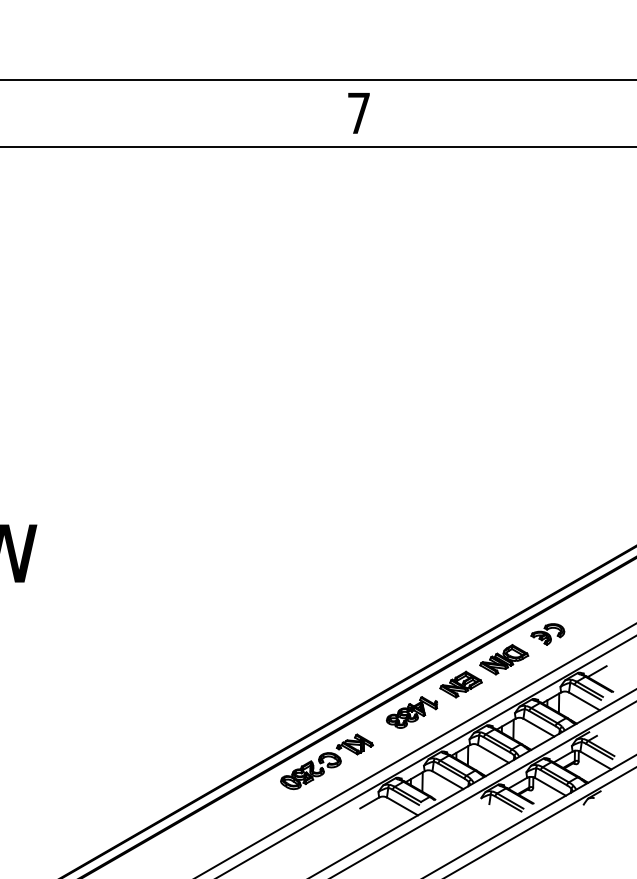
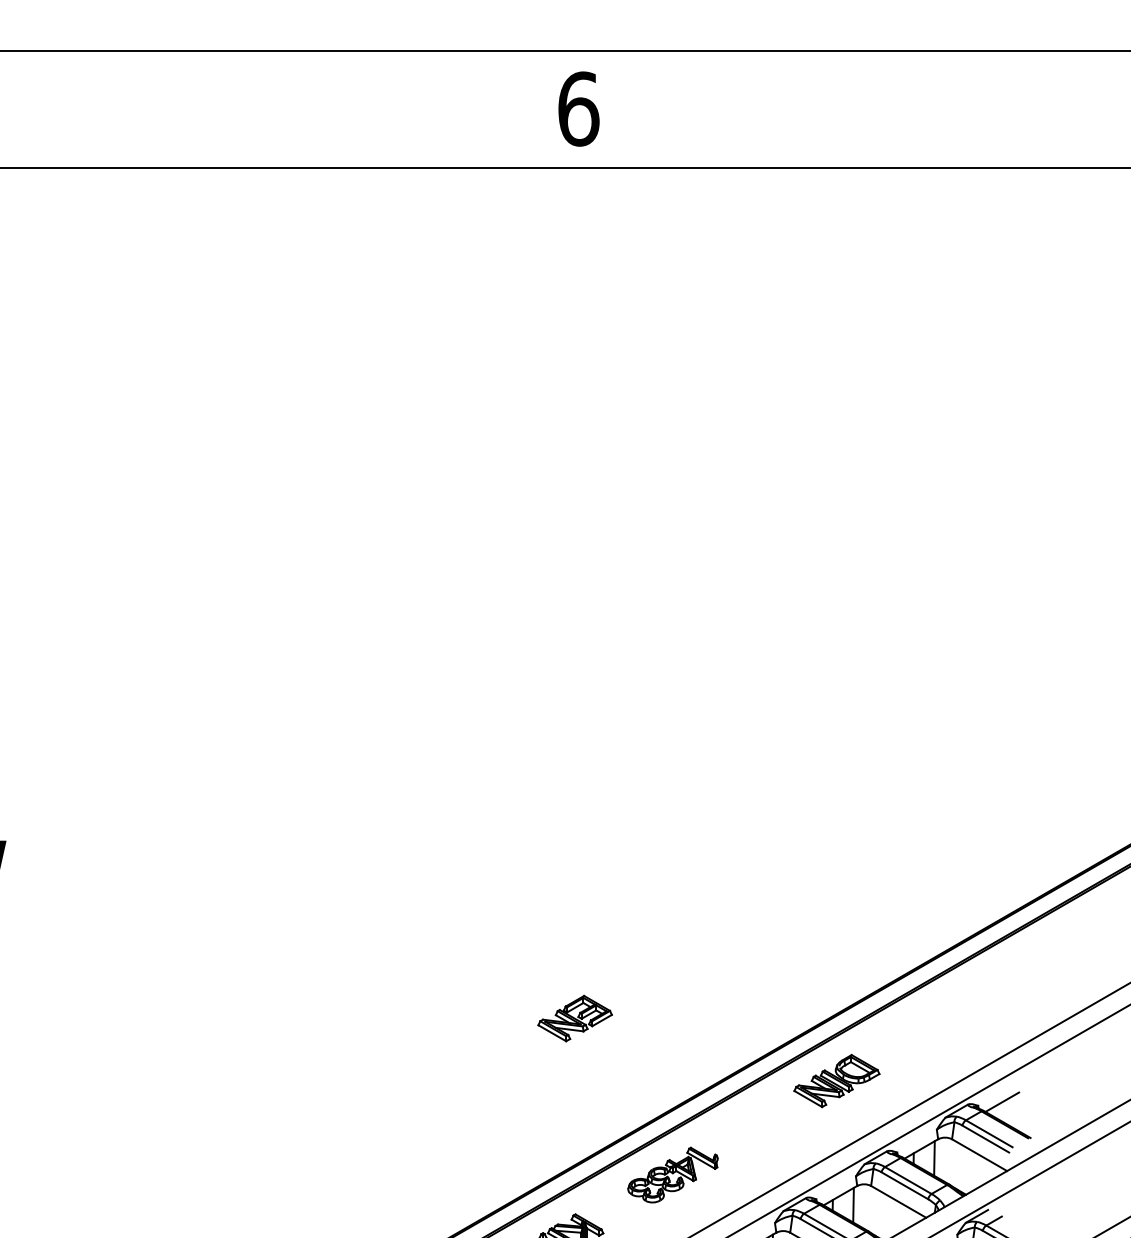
text: (358, 113) -> (577, 109), 7 -> 6
part: (547, 634) -> (913, 1036), removed
part: (460, 684) -> (574, 1018), moved

